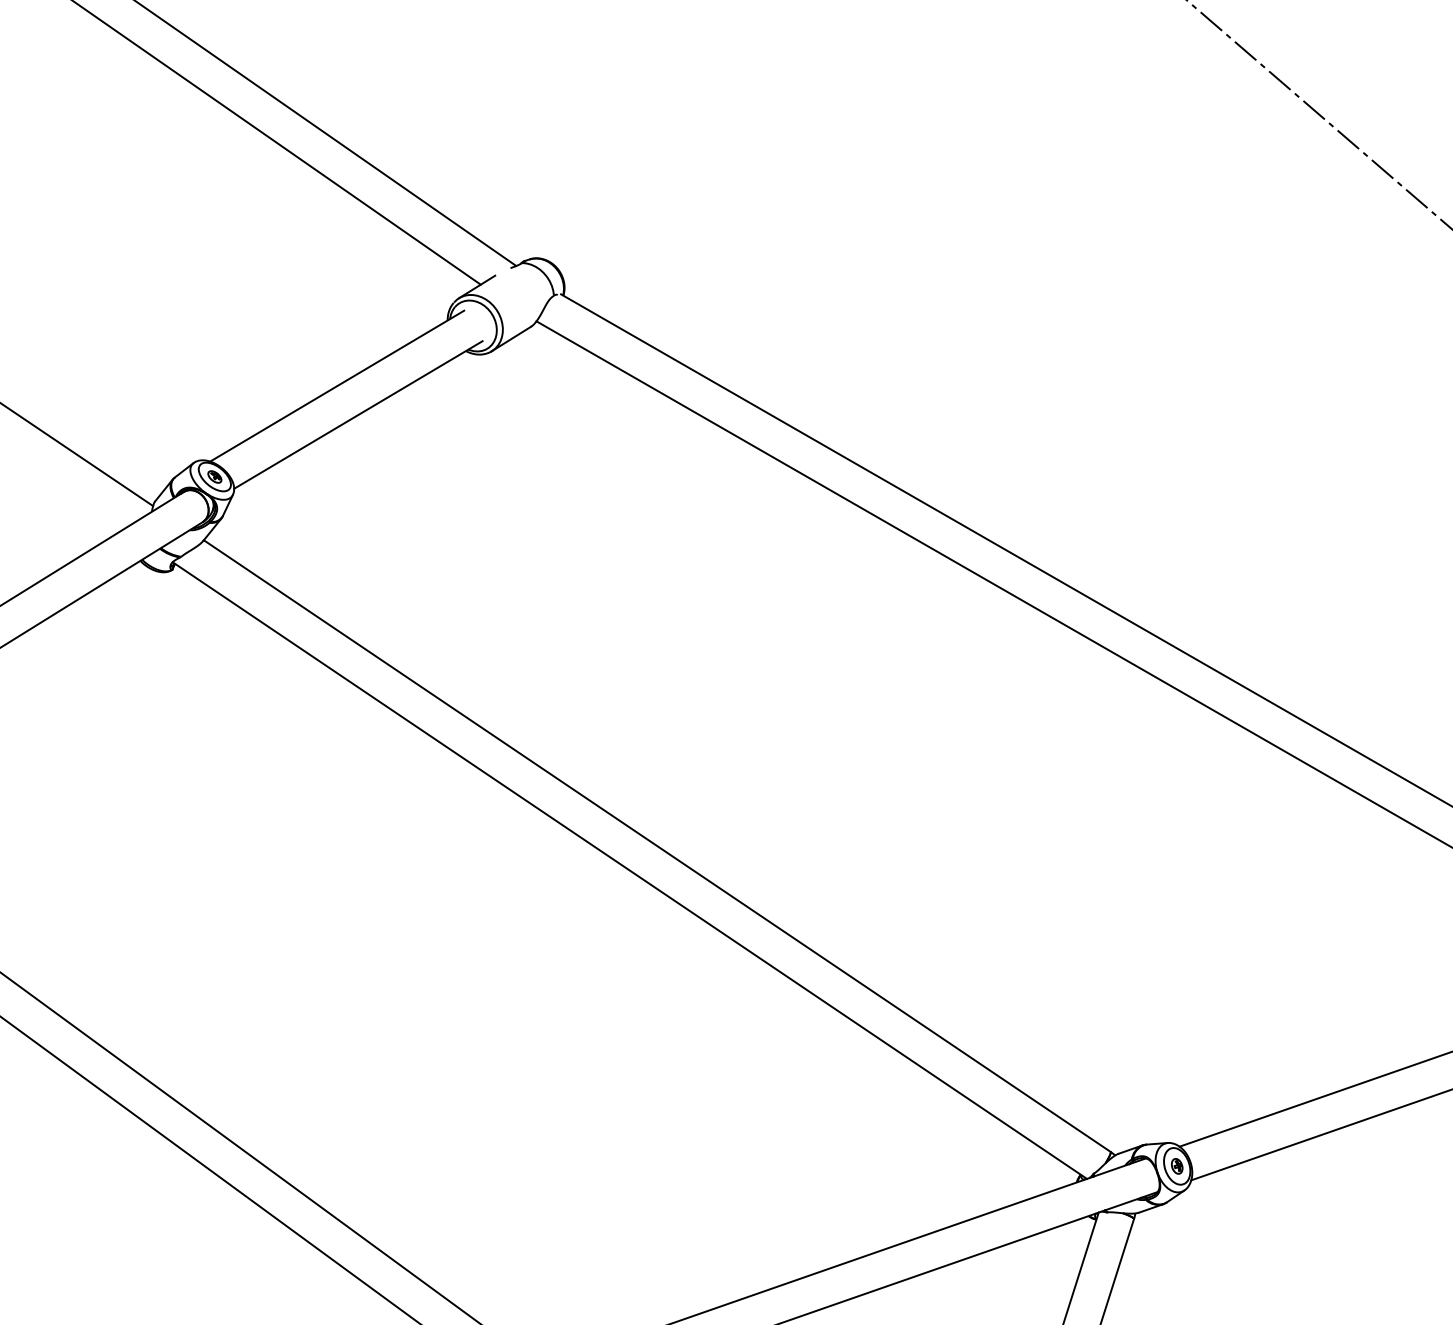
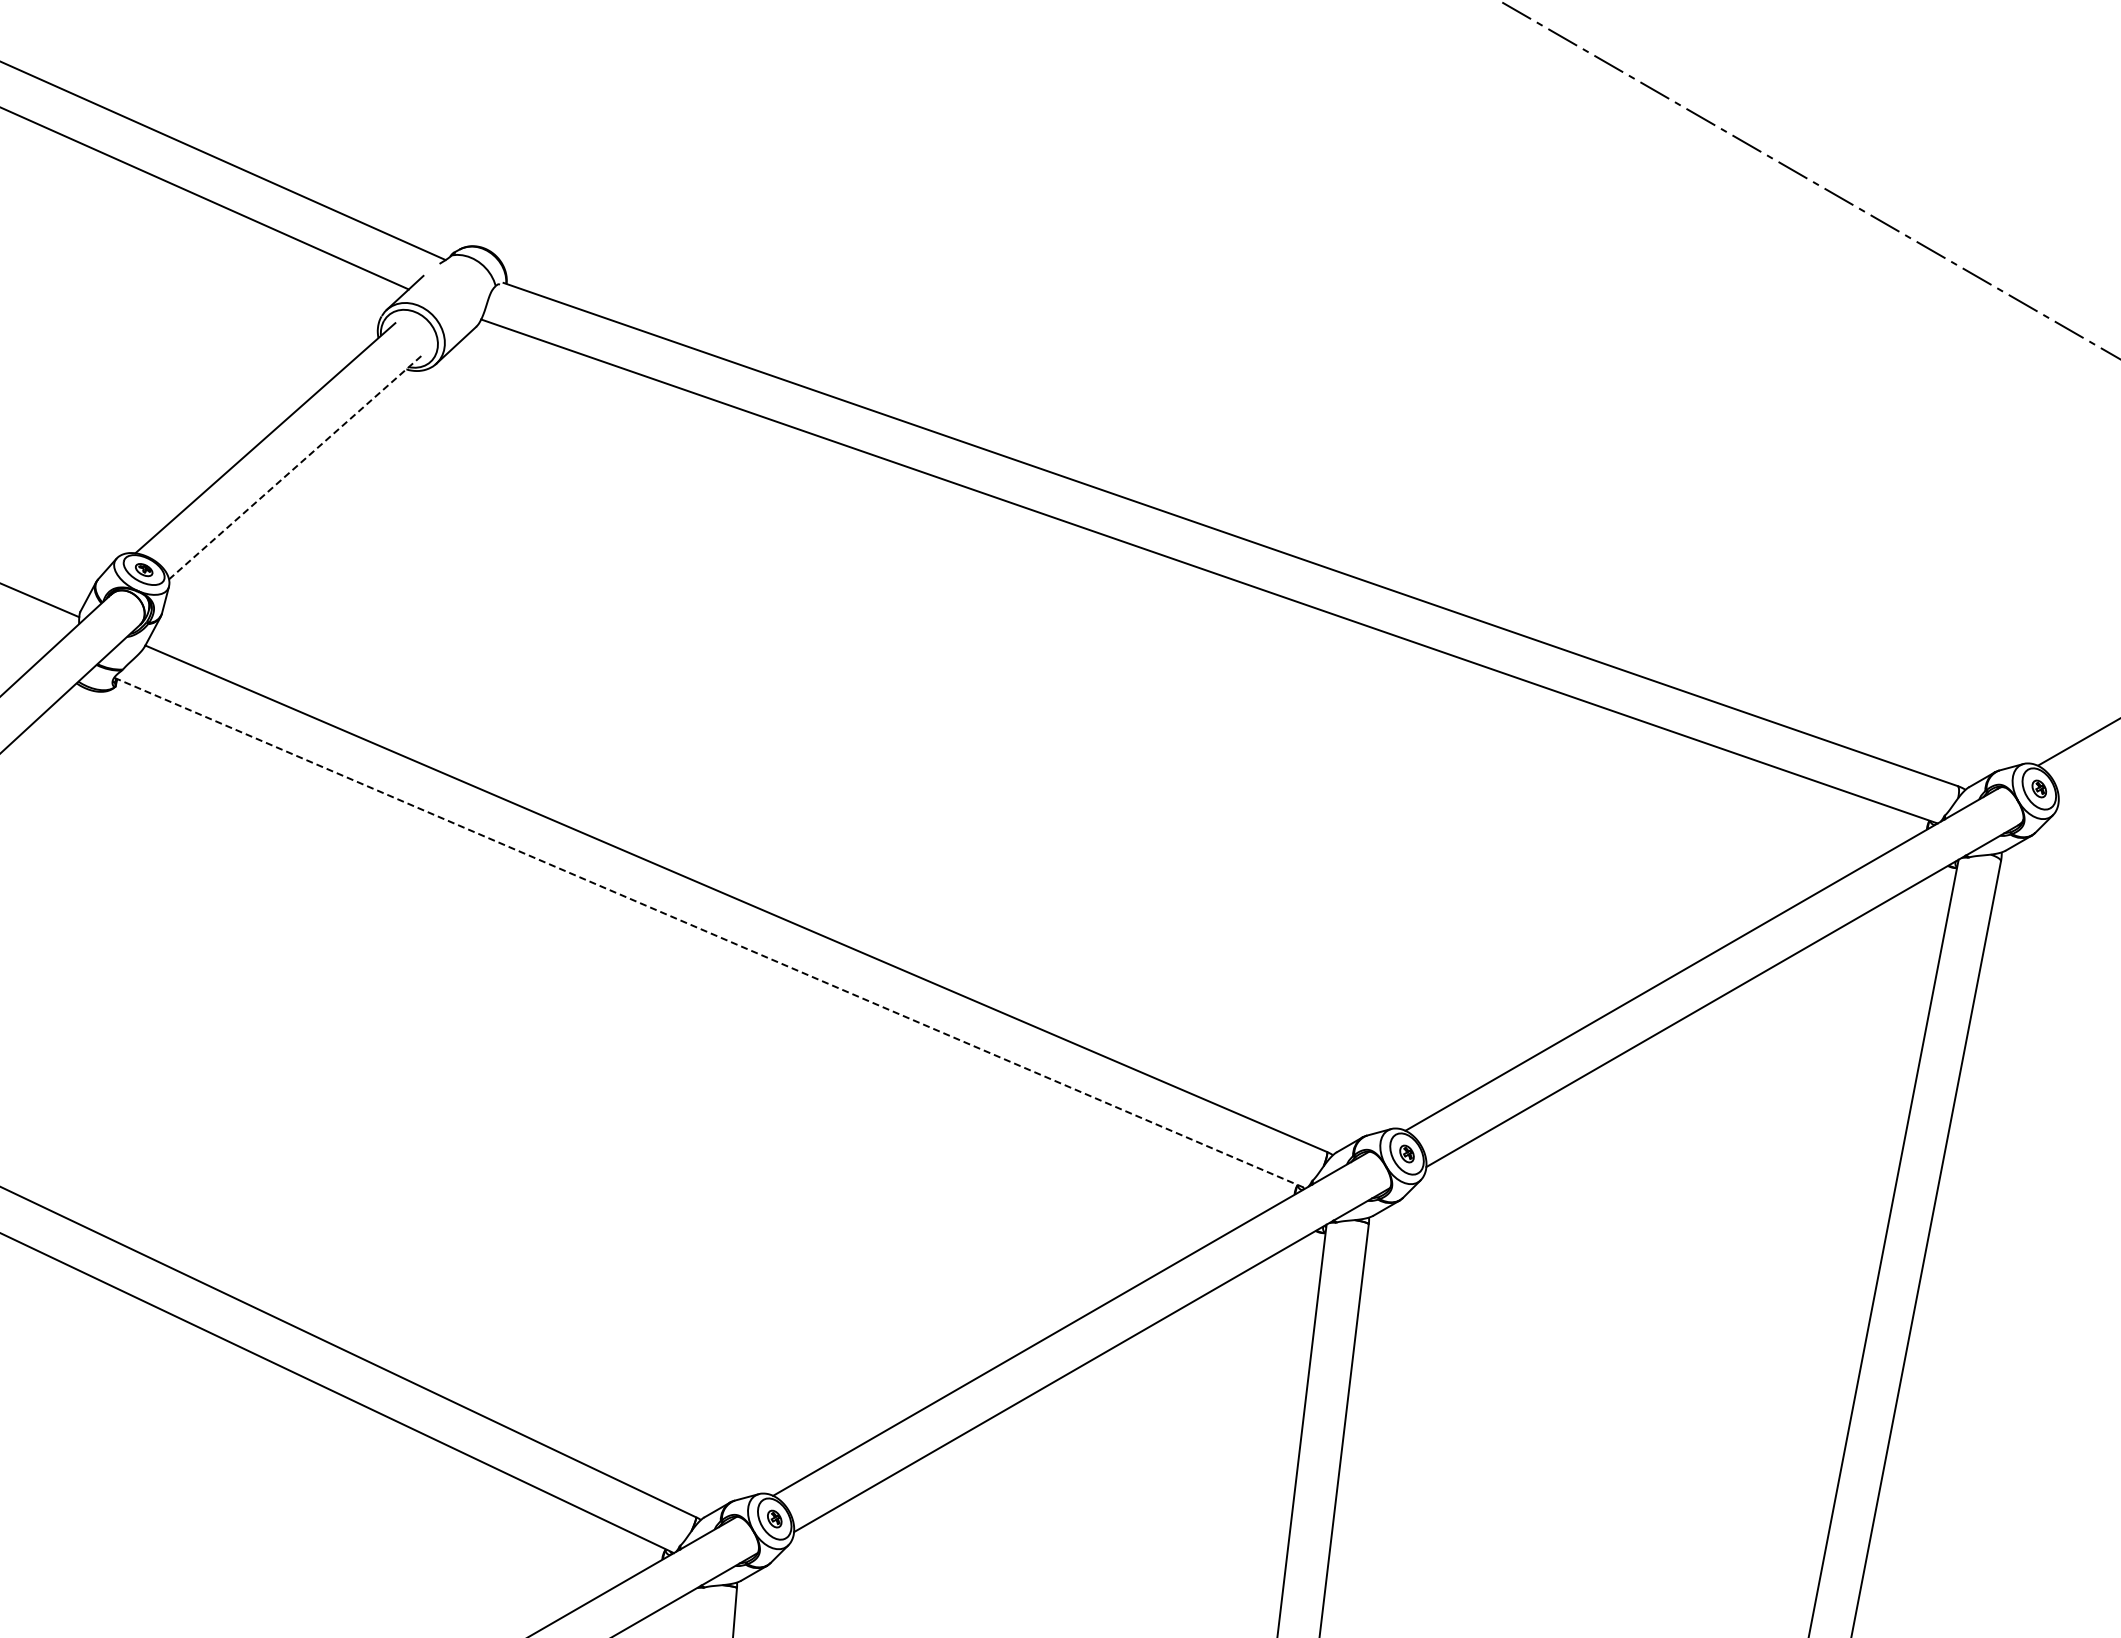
line: (358, 414) -> (296, 466), solid -> dashed
line: (630, 871) -> (710, 933), solid -> dashed

